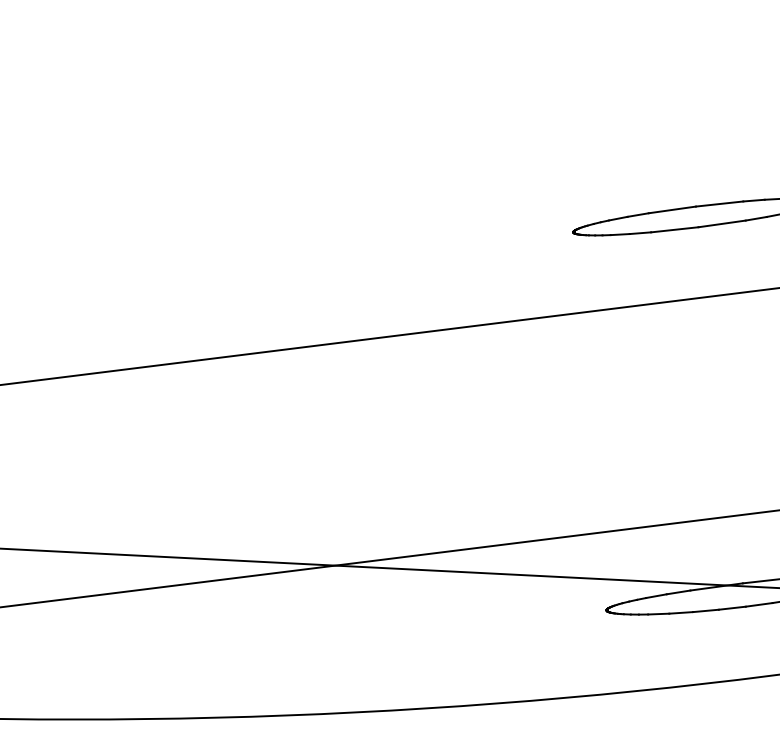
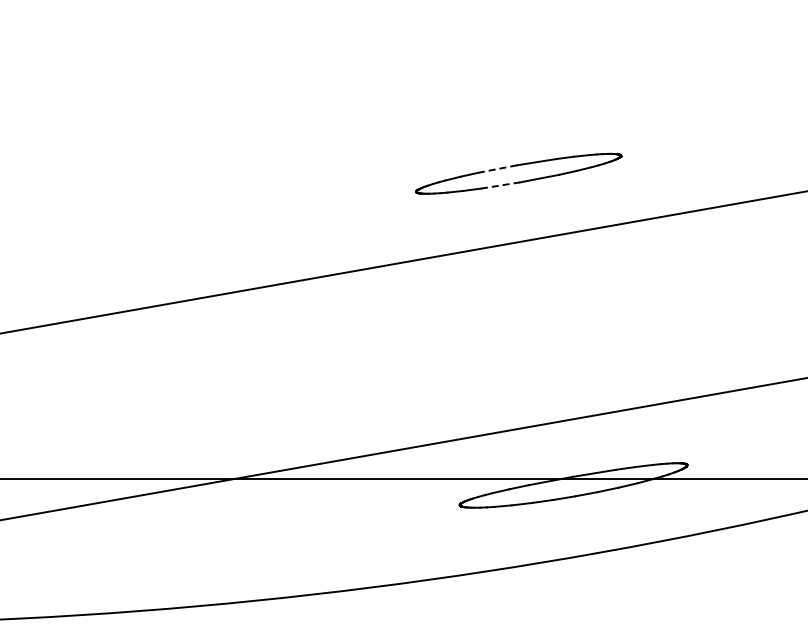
line: (672, 210) -> (497, 169), solid -> dashed
line: (674, 229) -> (500, 185), solid -> dashed

